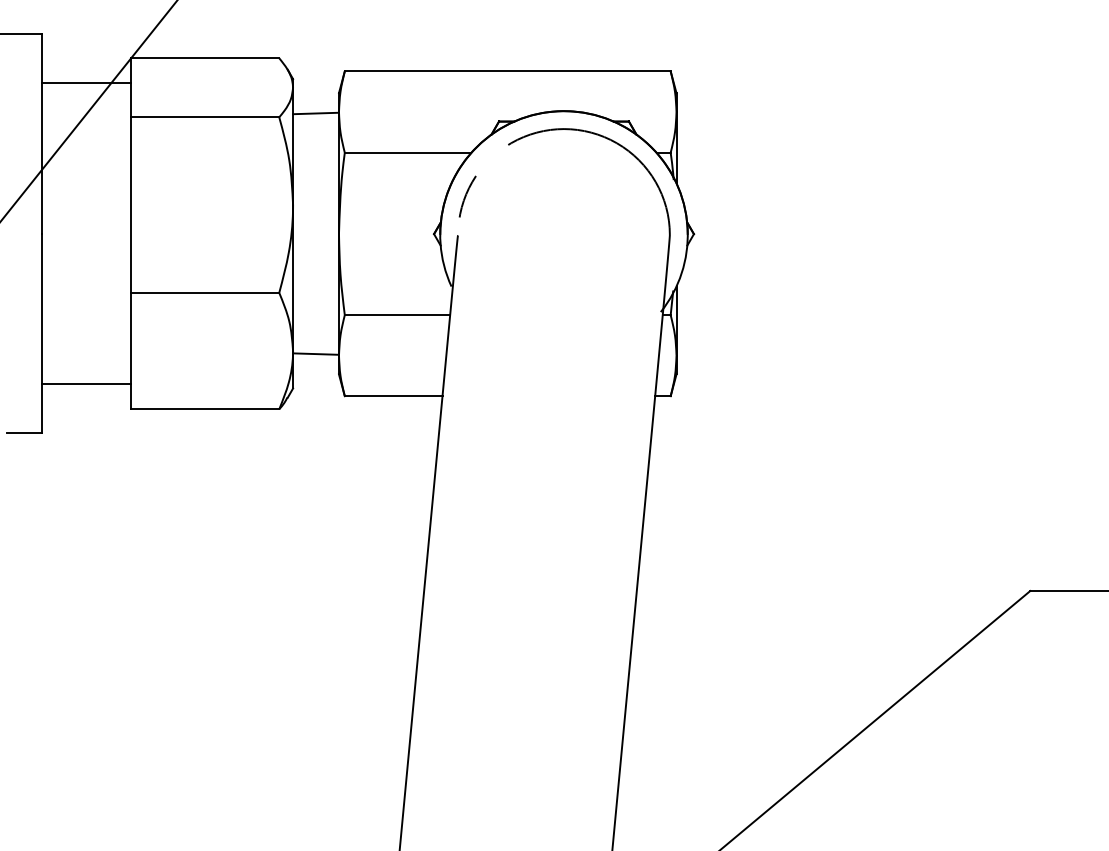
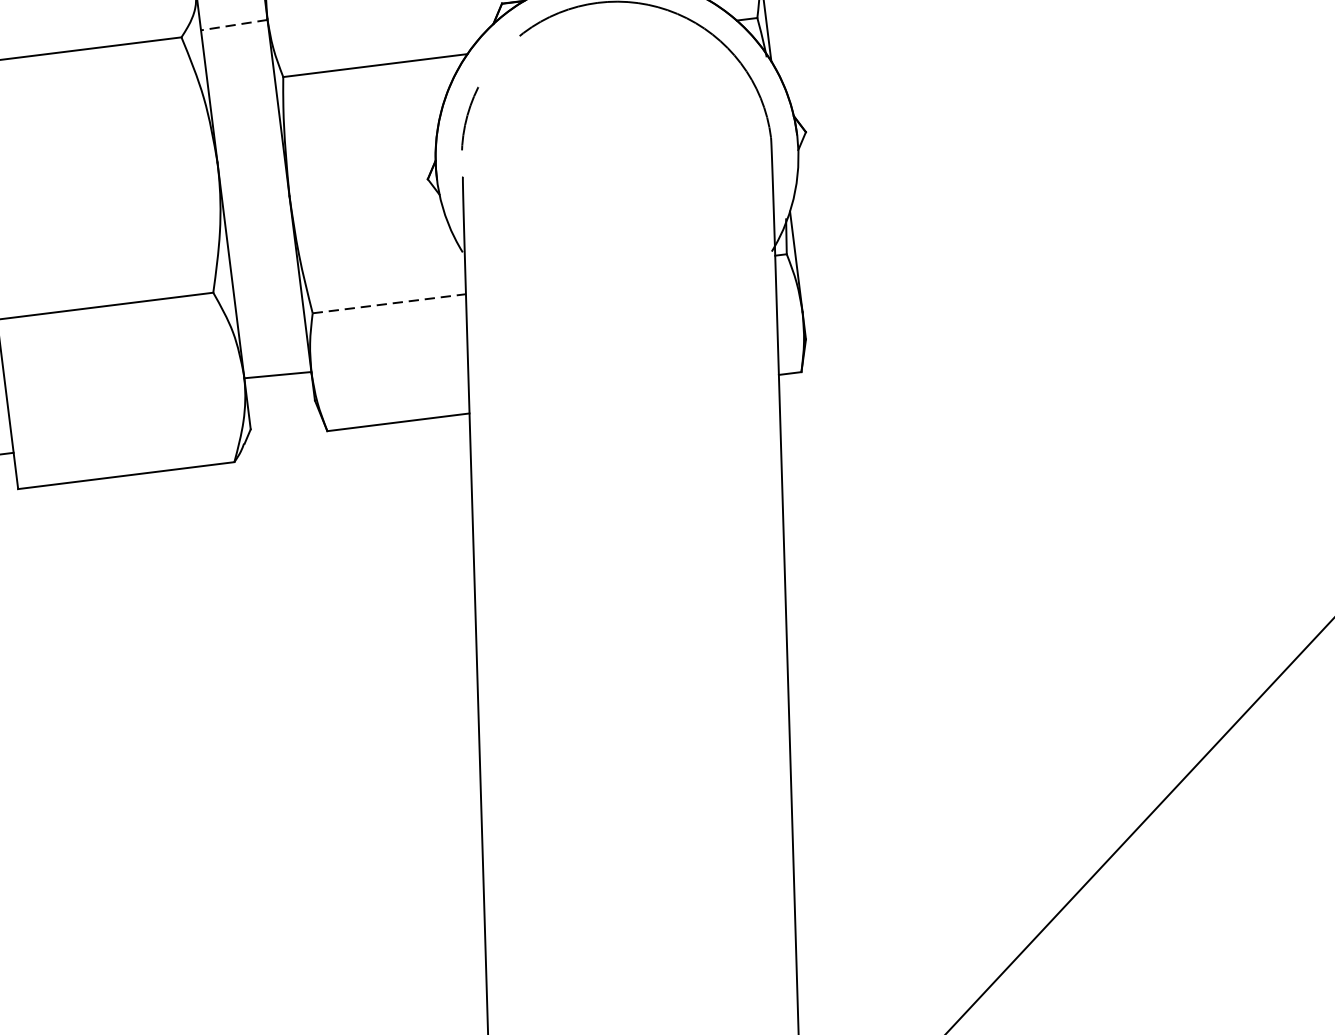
line: (316, 113) -> (234, 25), solid -> dashed
line: (397, 315) -> (389, 304), solid -> dashed

